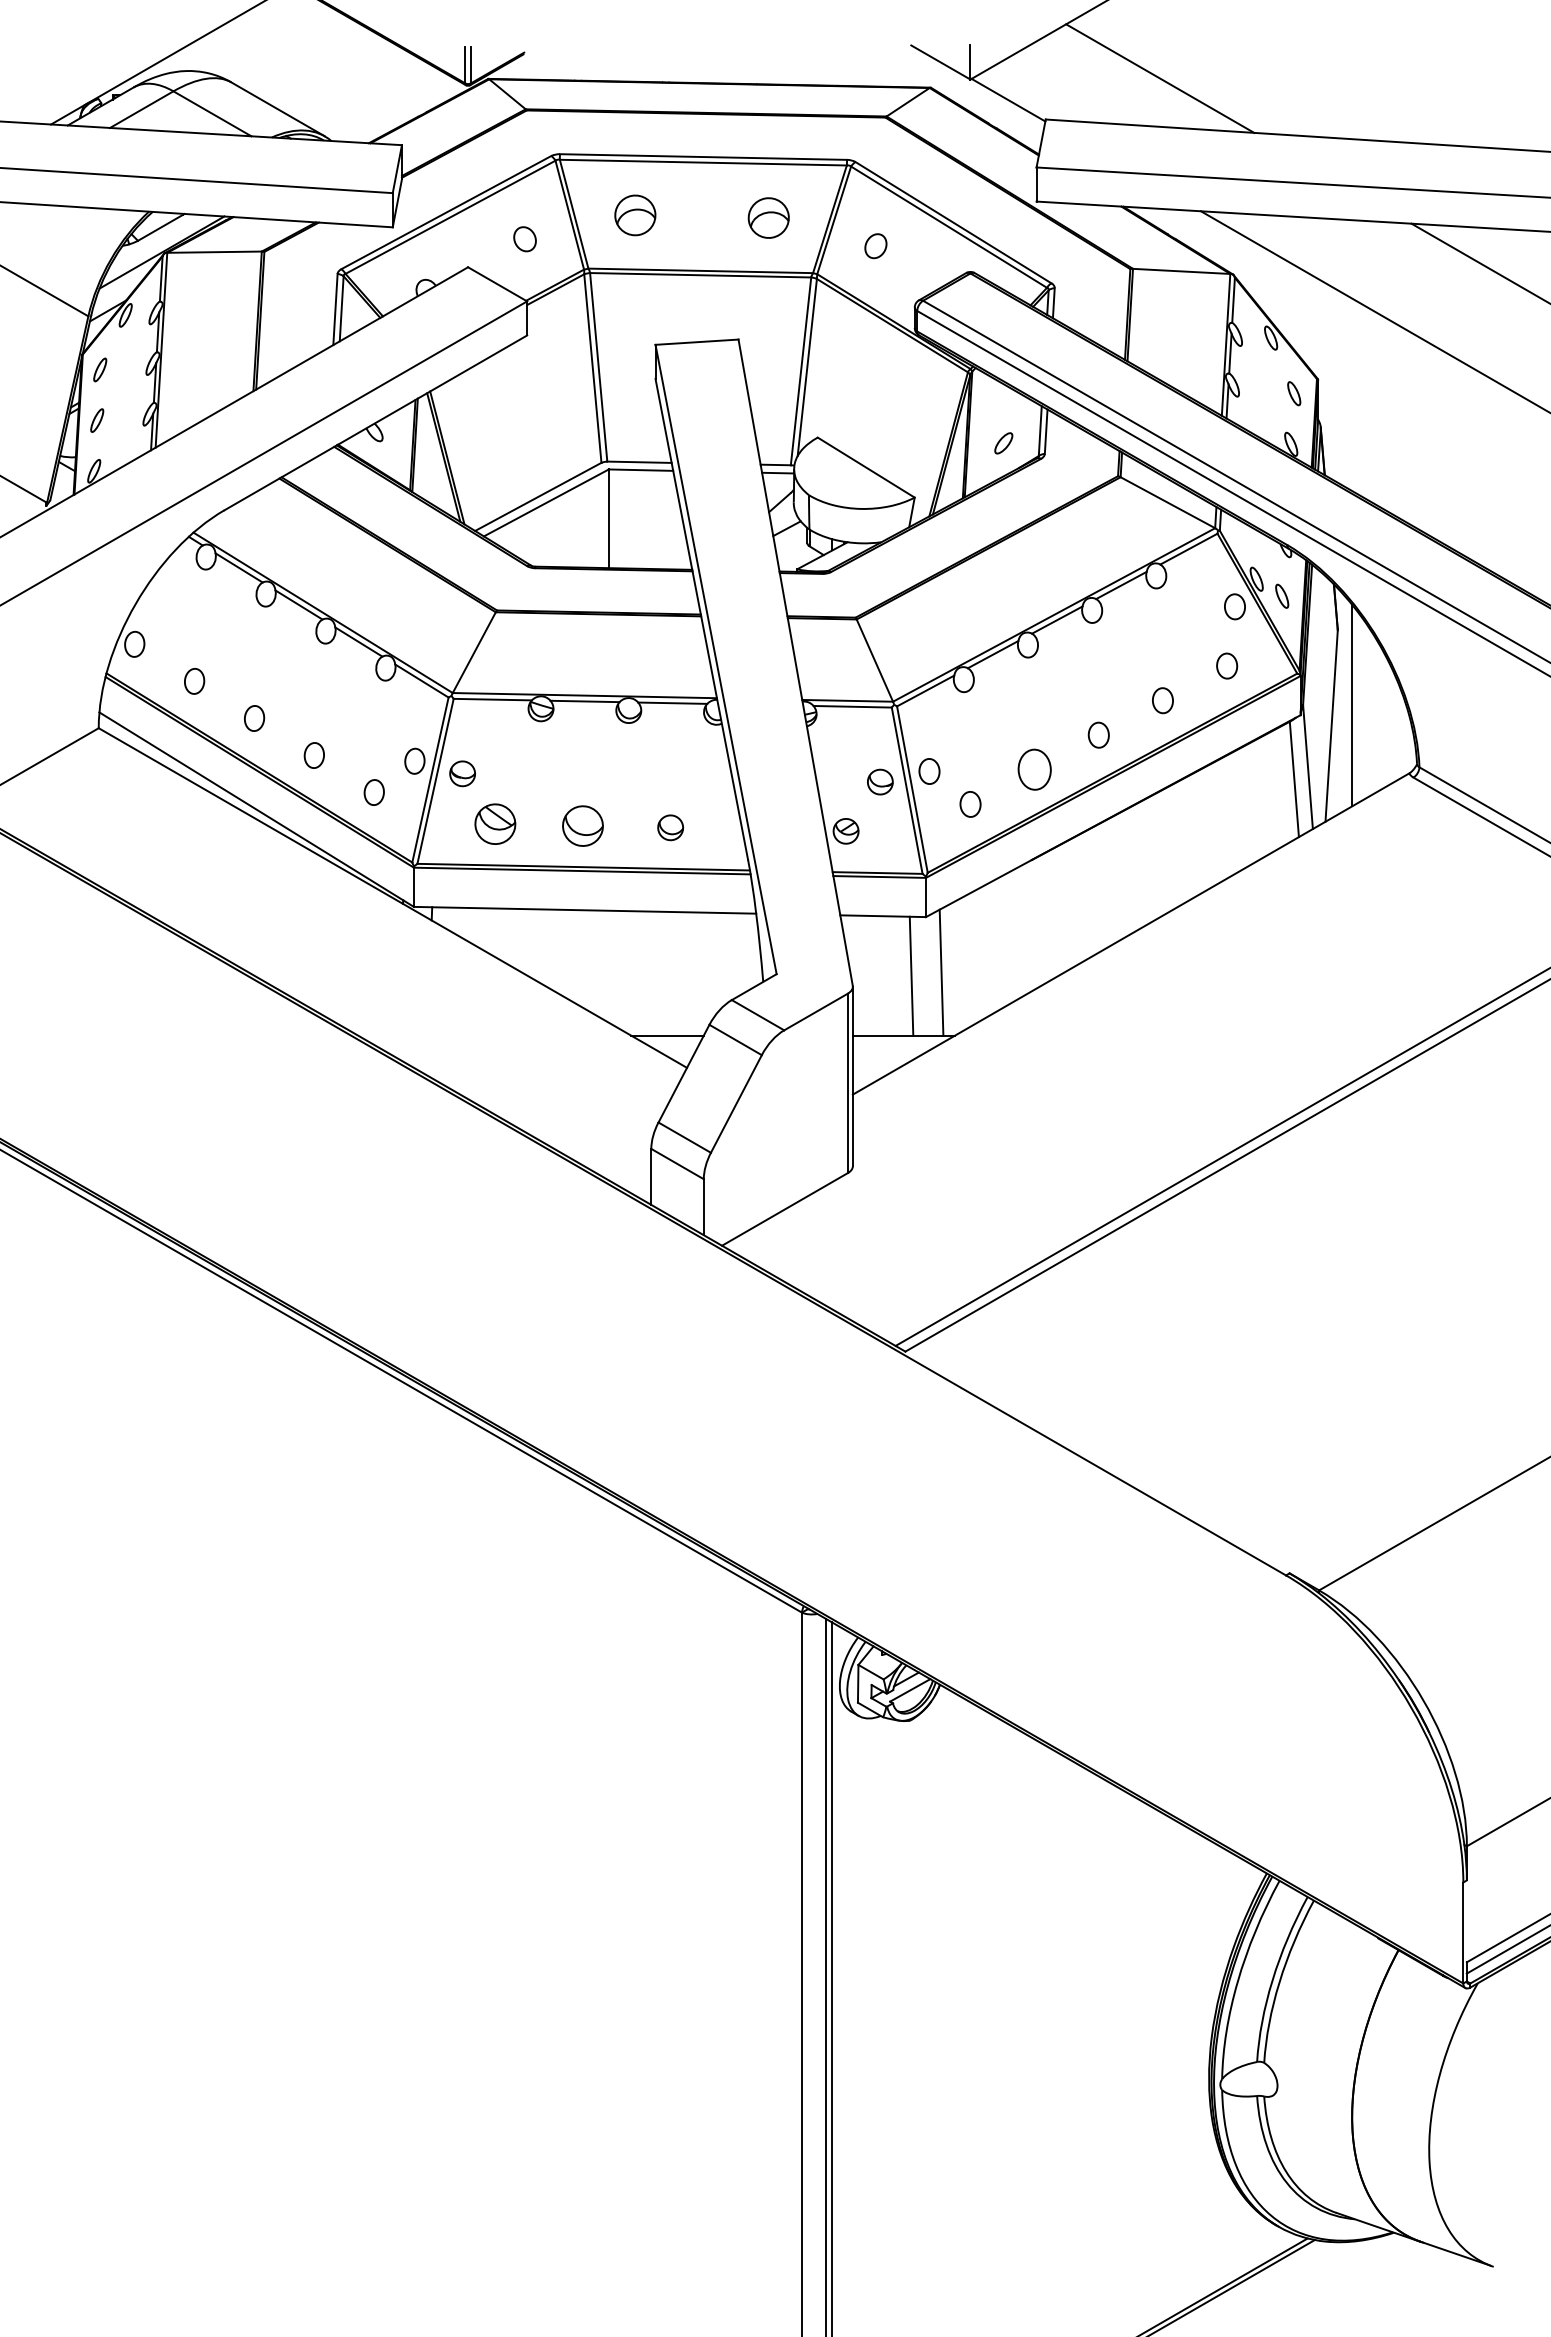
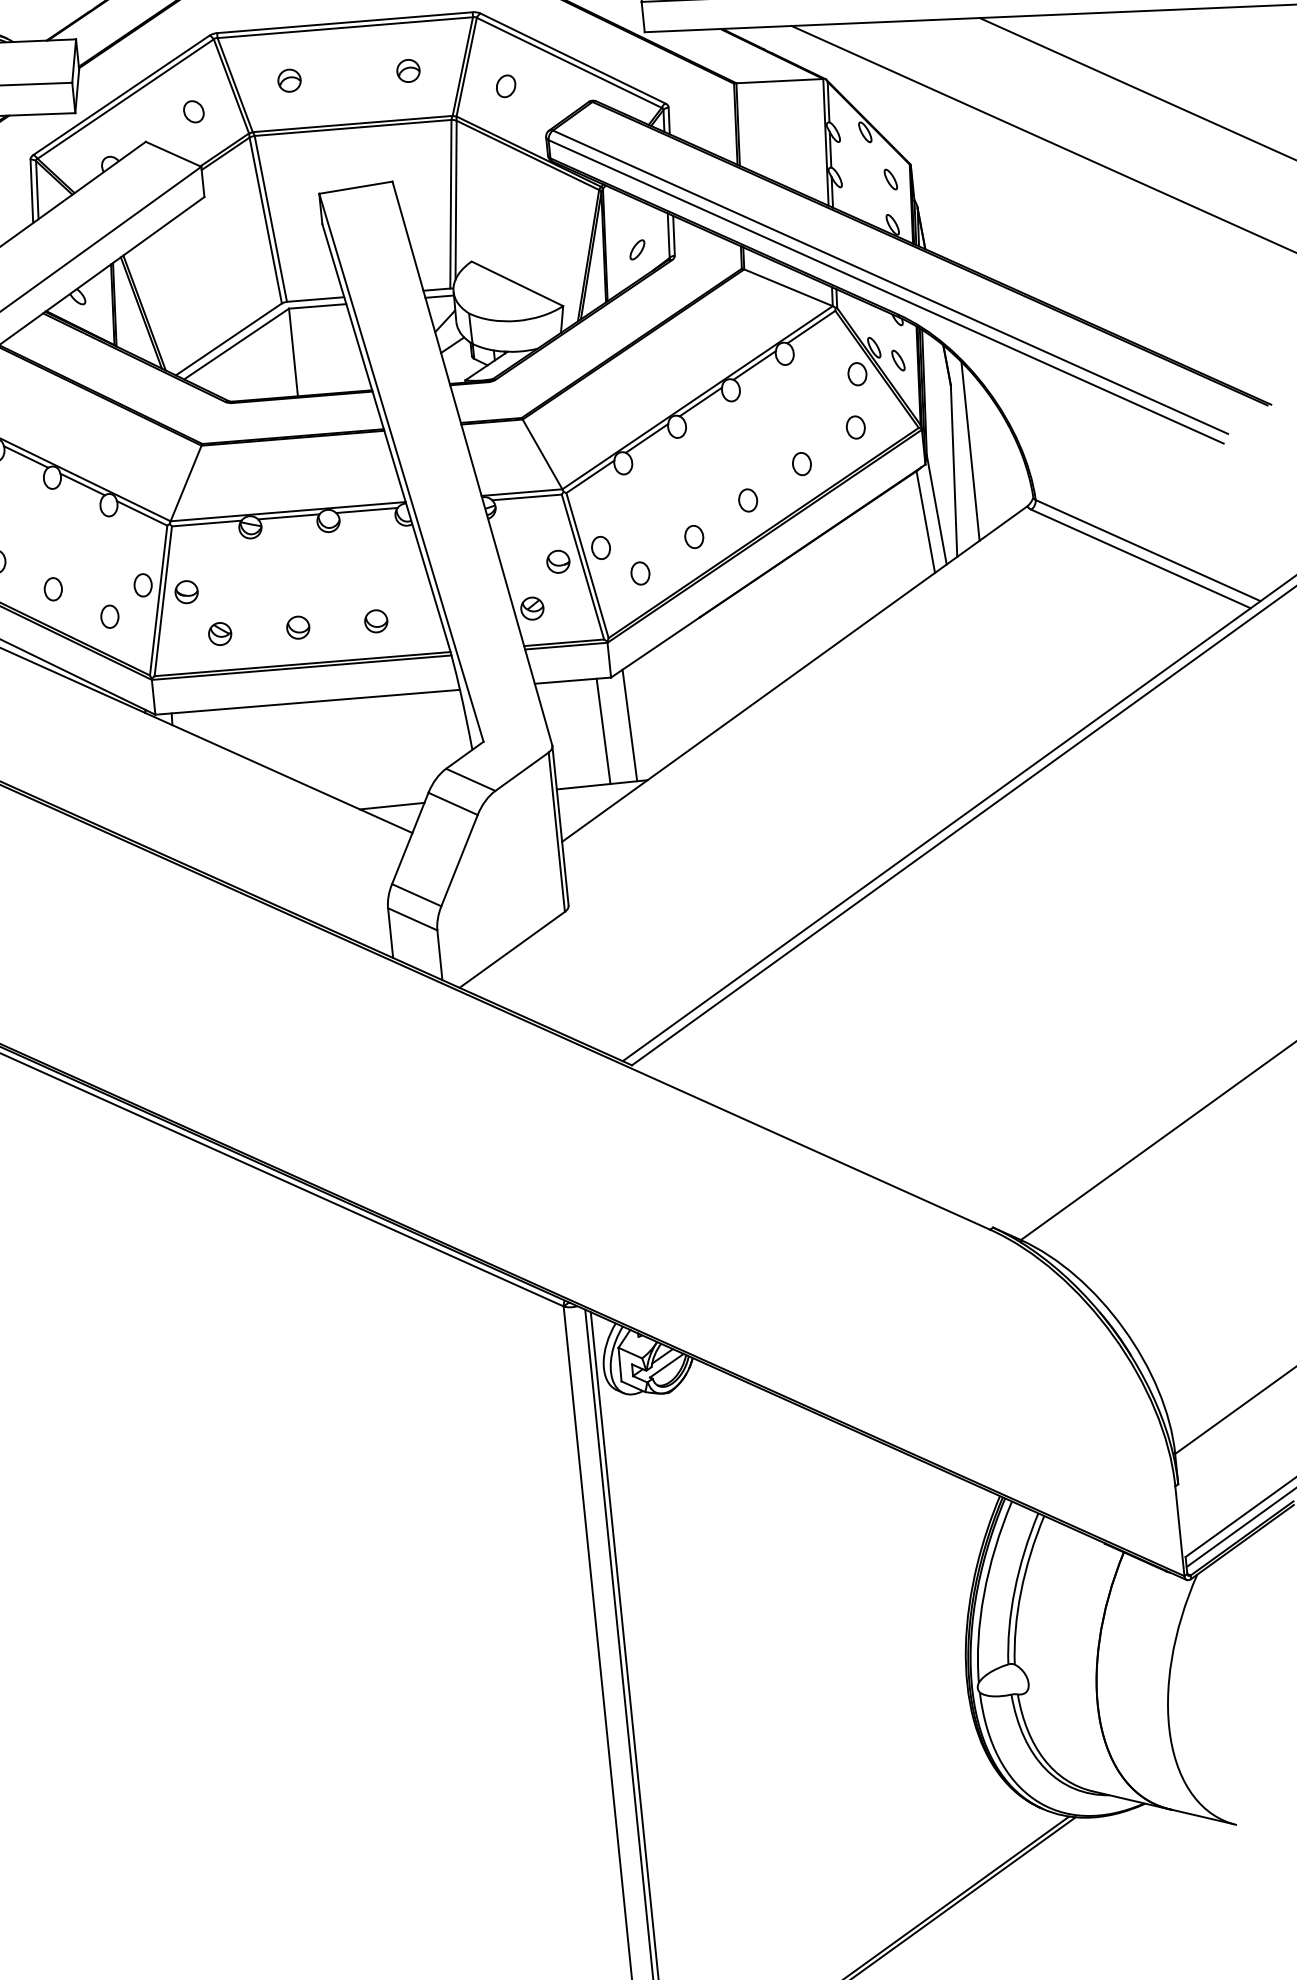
part: (634, 215) -> (288, 80), size x0.62
part: (768, 217) -> (408, 70), size x0.62
part: (1034, 769) -> (694, 536), size x0.62
part: (494, 824) -> (219, 634), size x0.62
part: (582, 825) -> (297, 627), size x0.62

